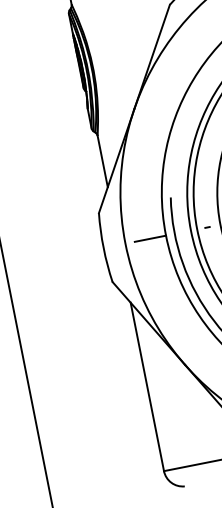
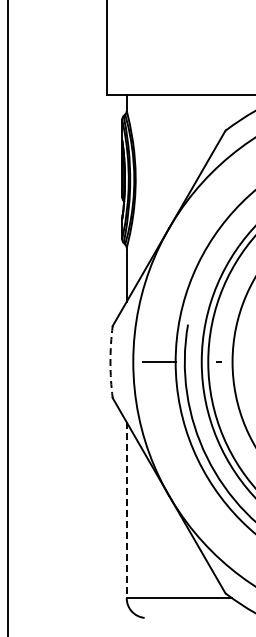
arc: (103, 248) -> (110, 362), solid -> dashed
line: (147, 387) -> (126, 510), solid -> dashed

